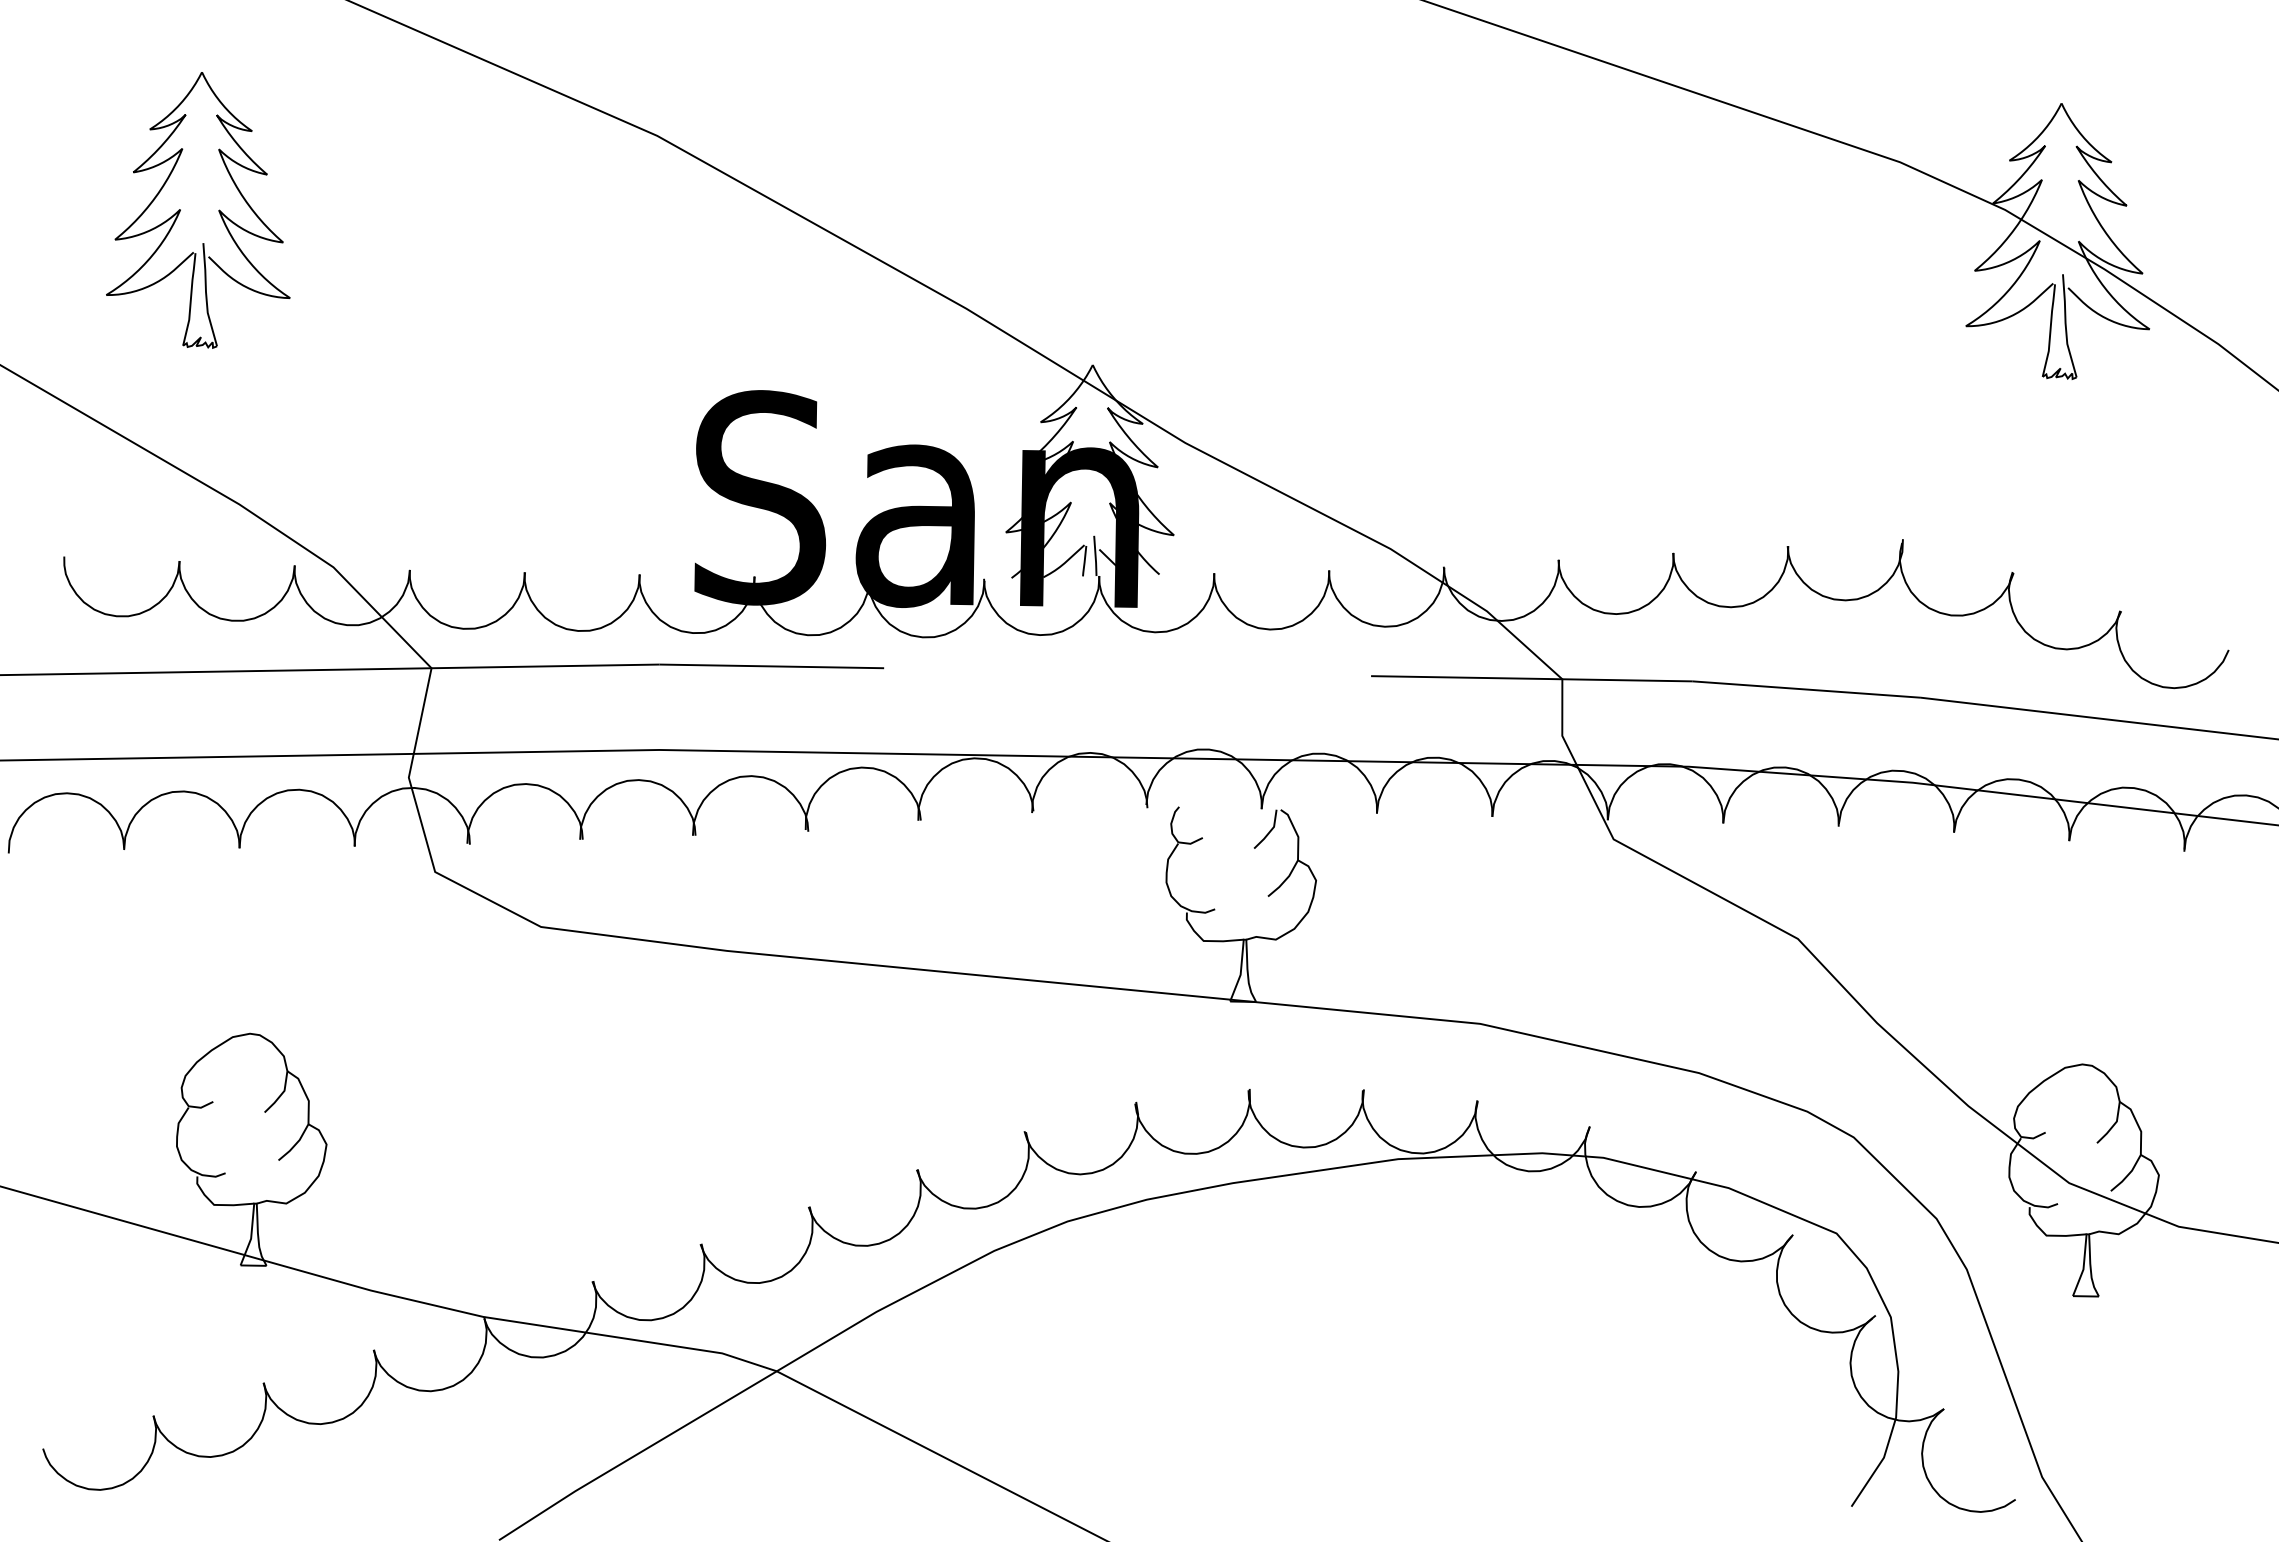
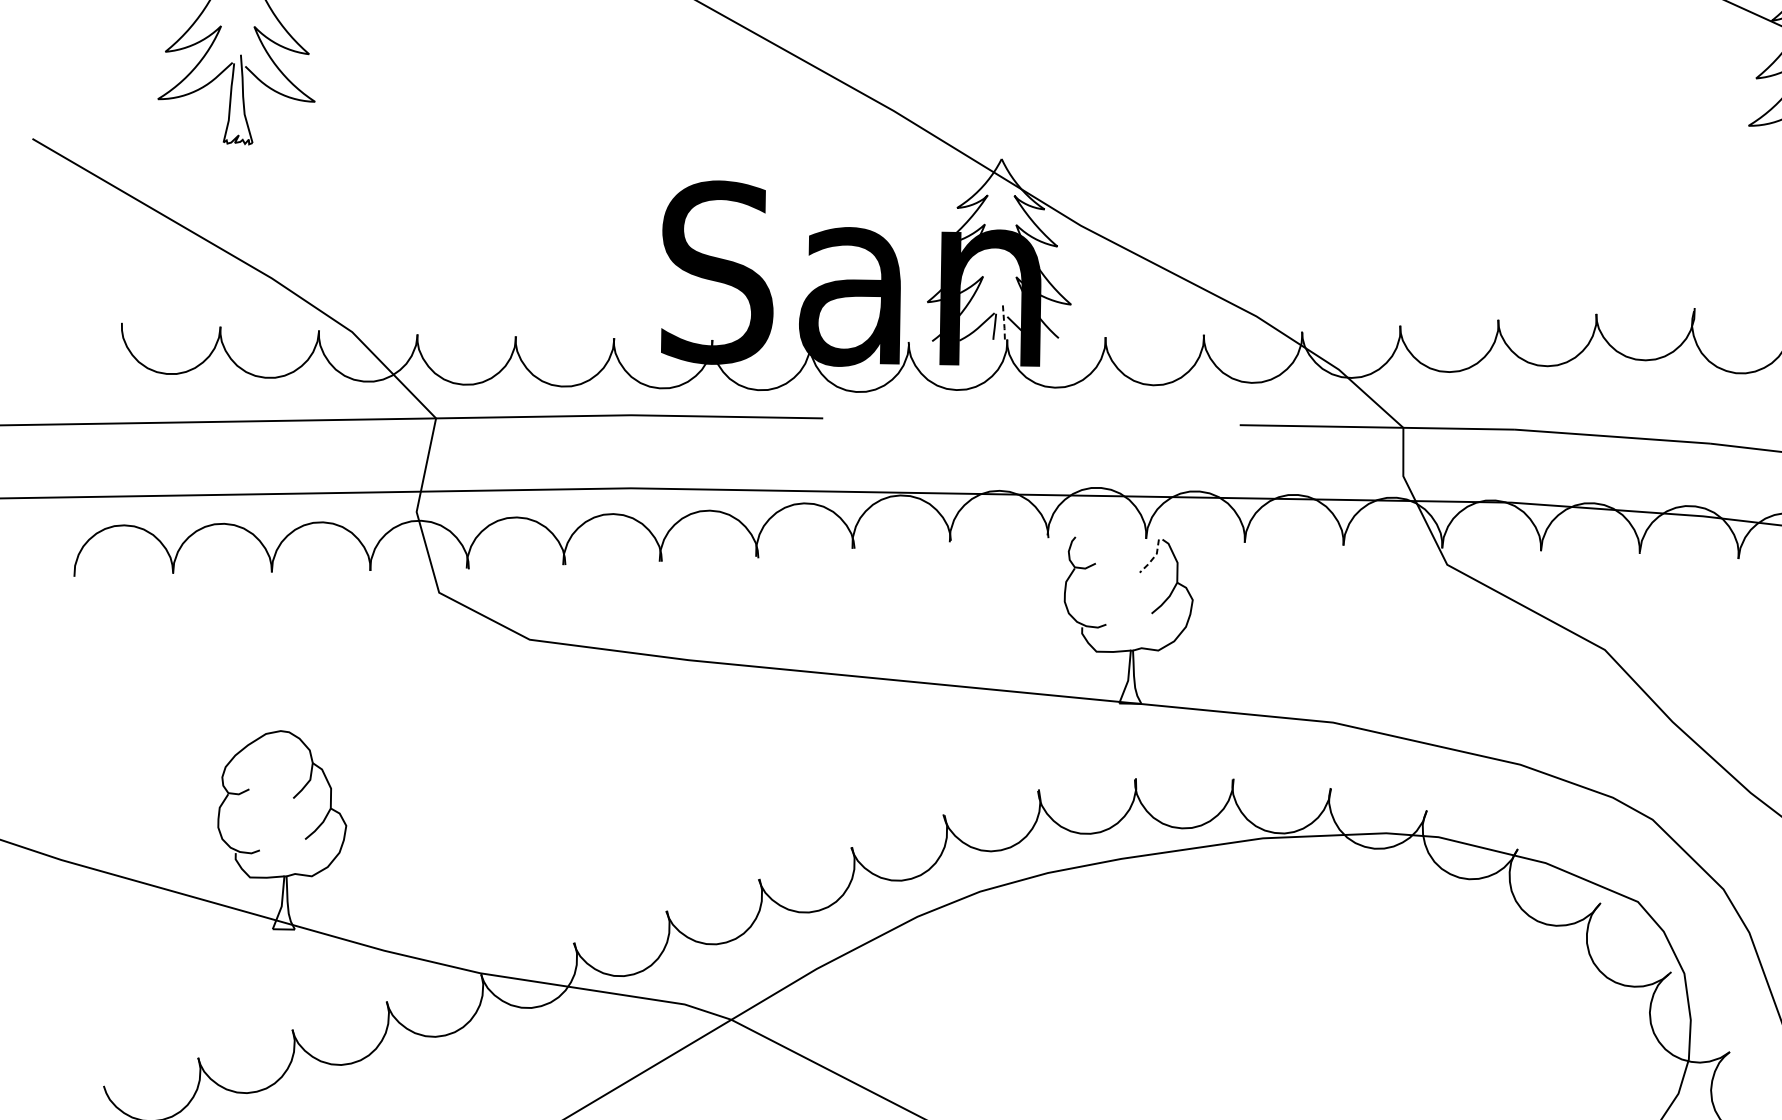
line: (1095, 556) -> (1004, 322), solid -> dashed
line: (1270, 831) -> (1153, 558), solid -> dashed

